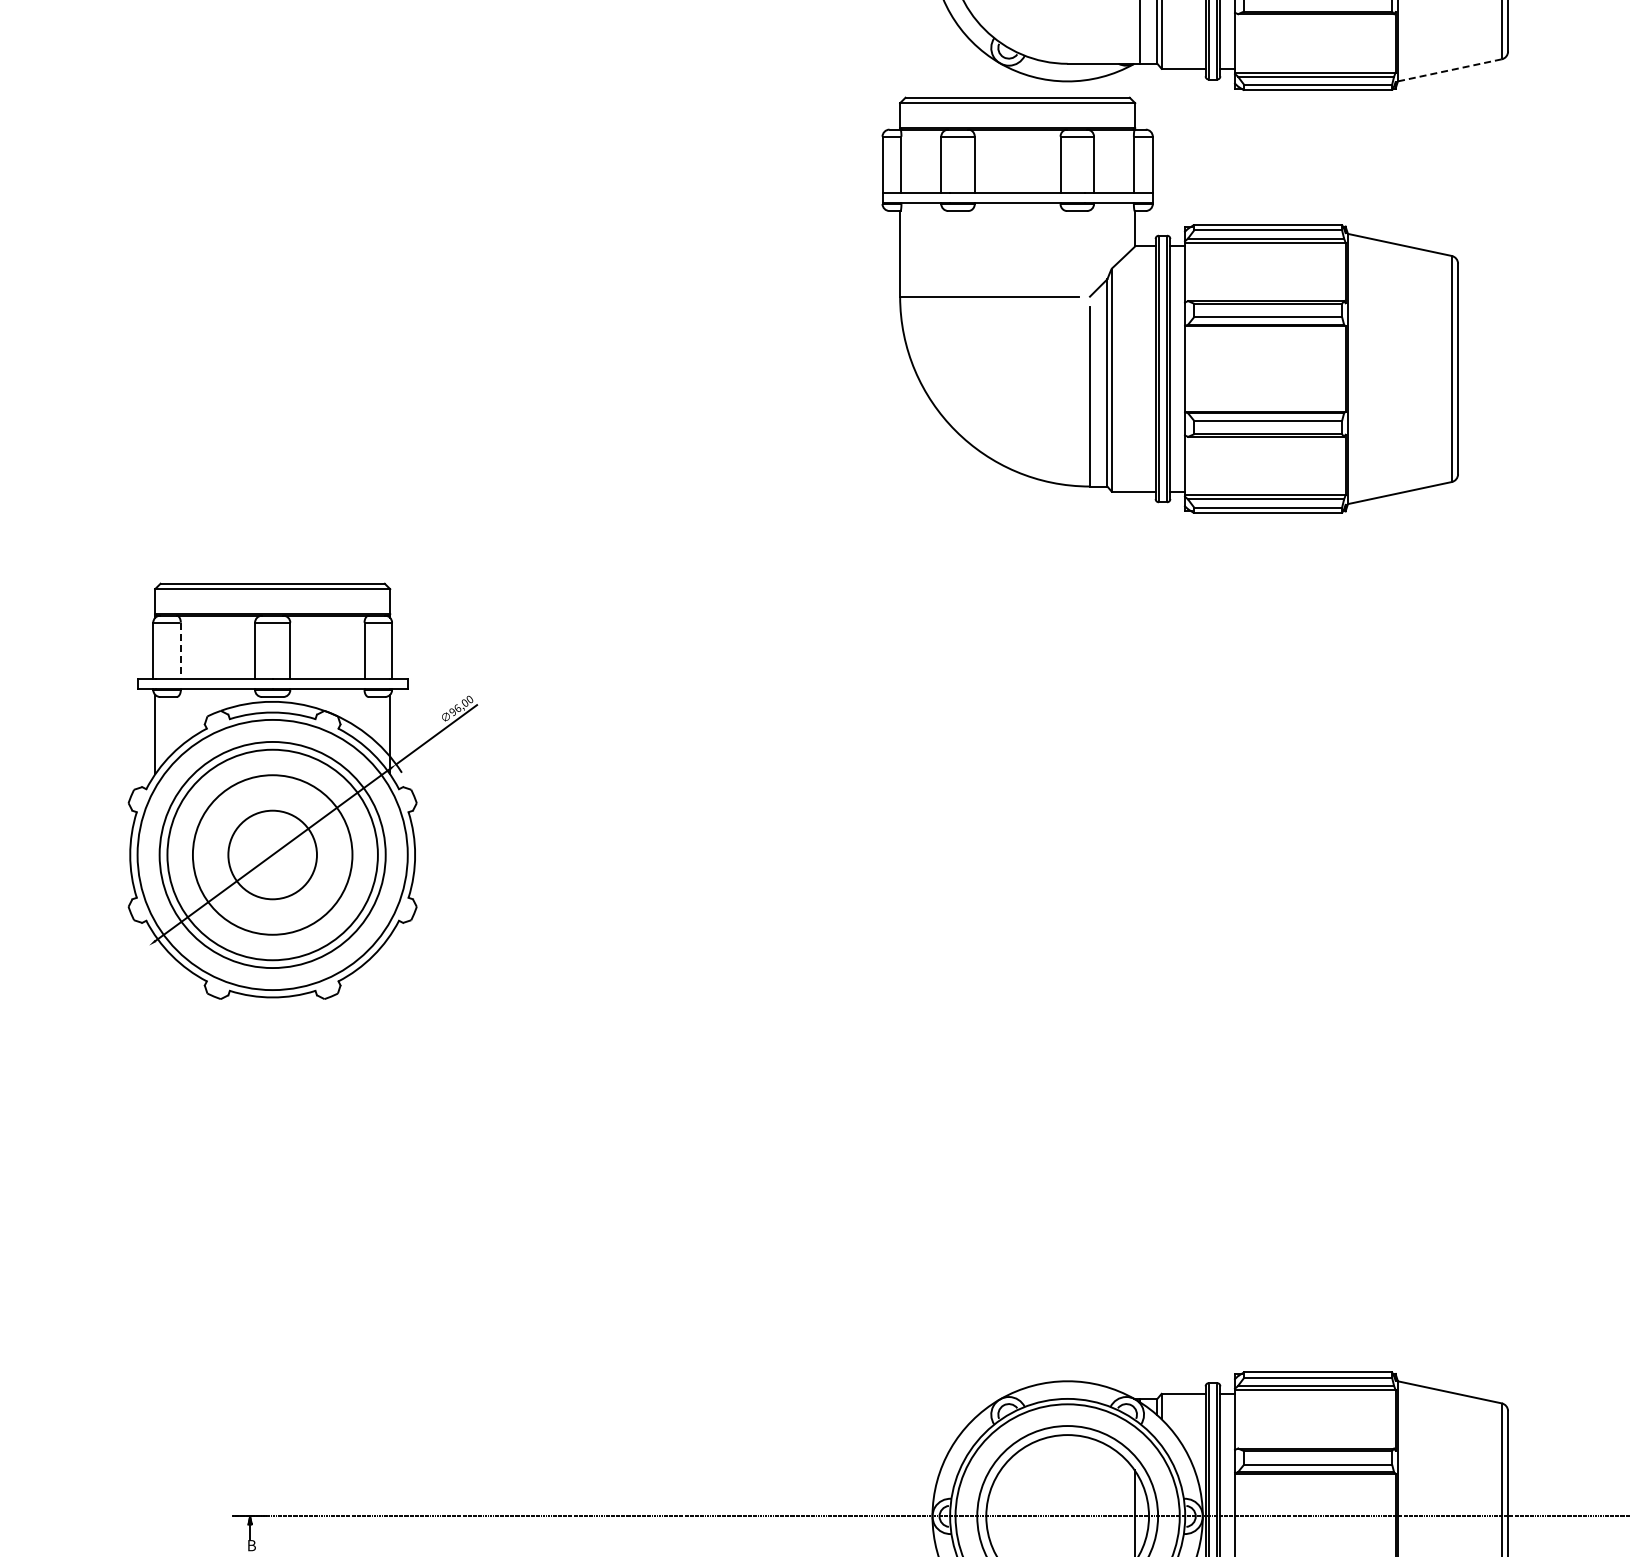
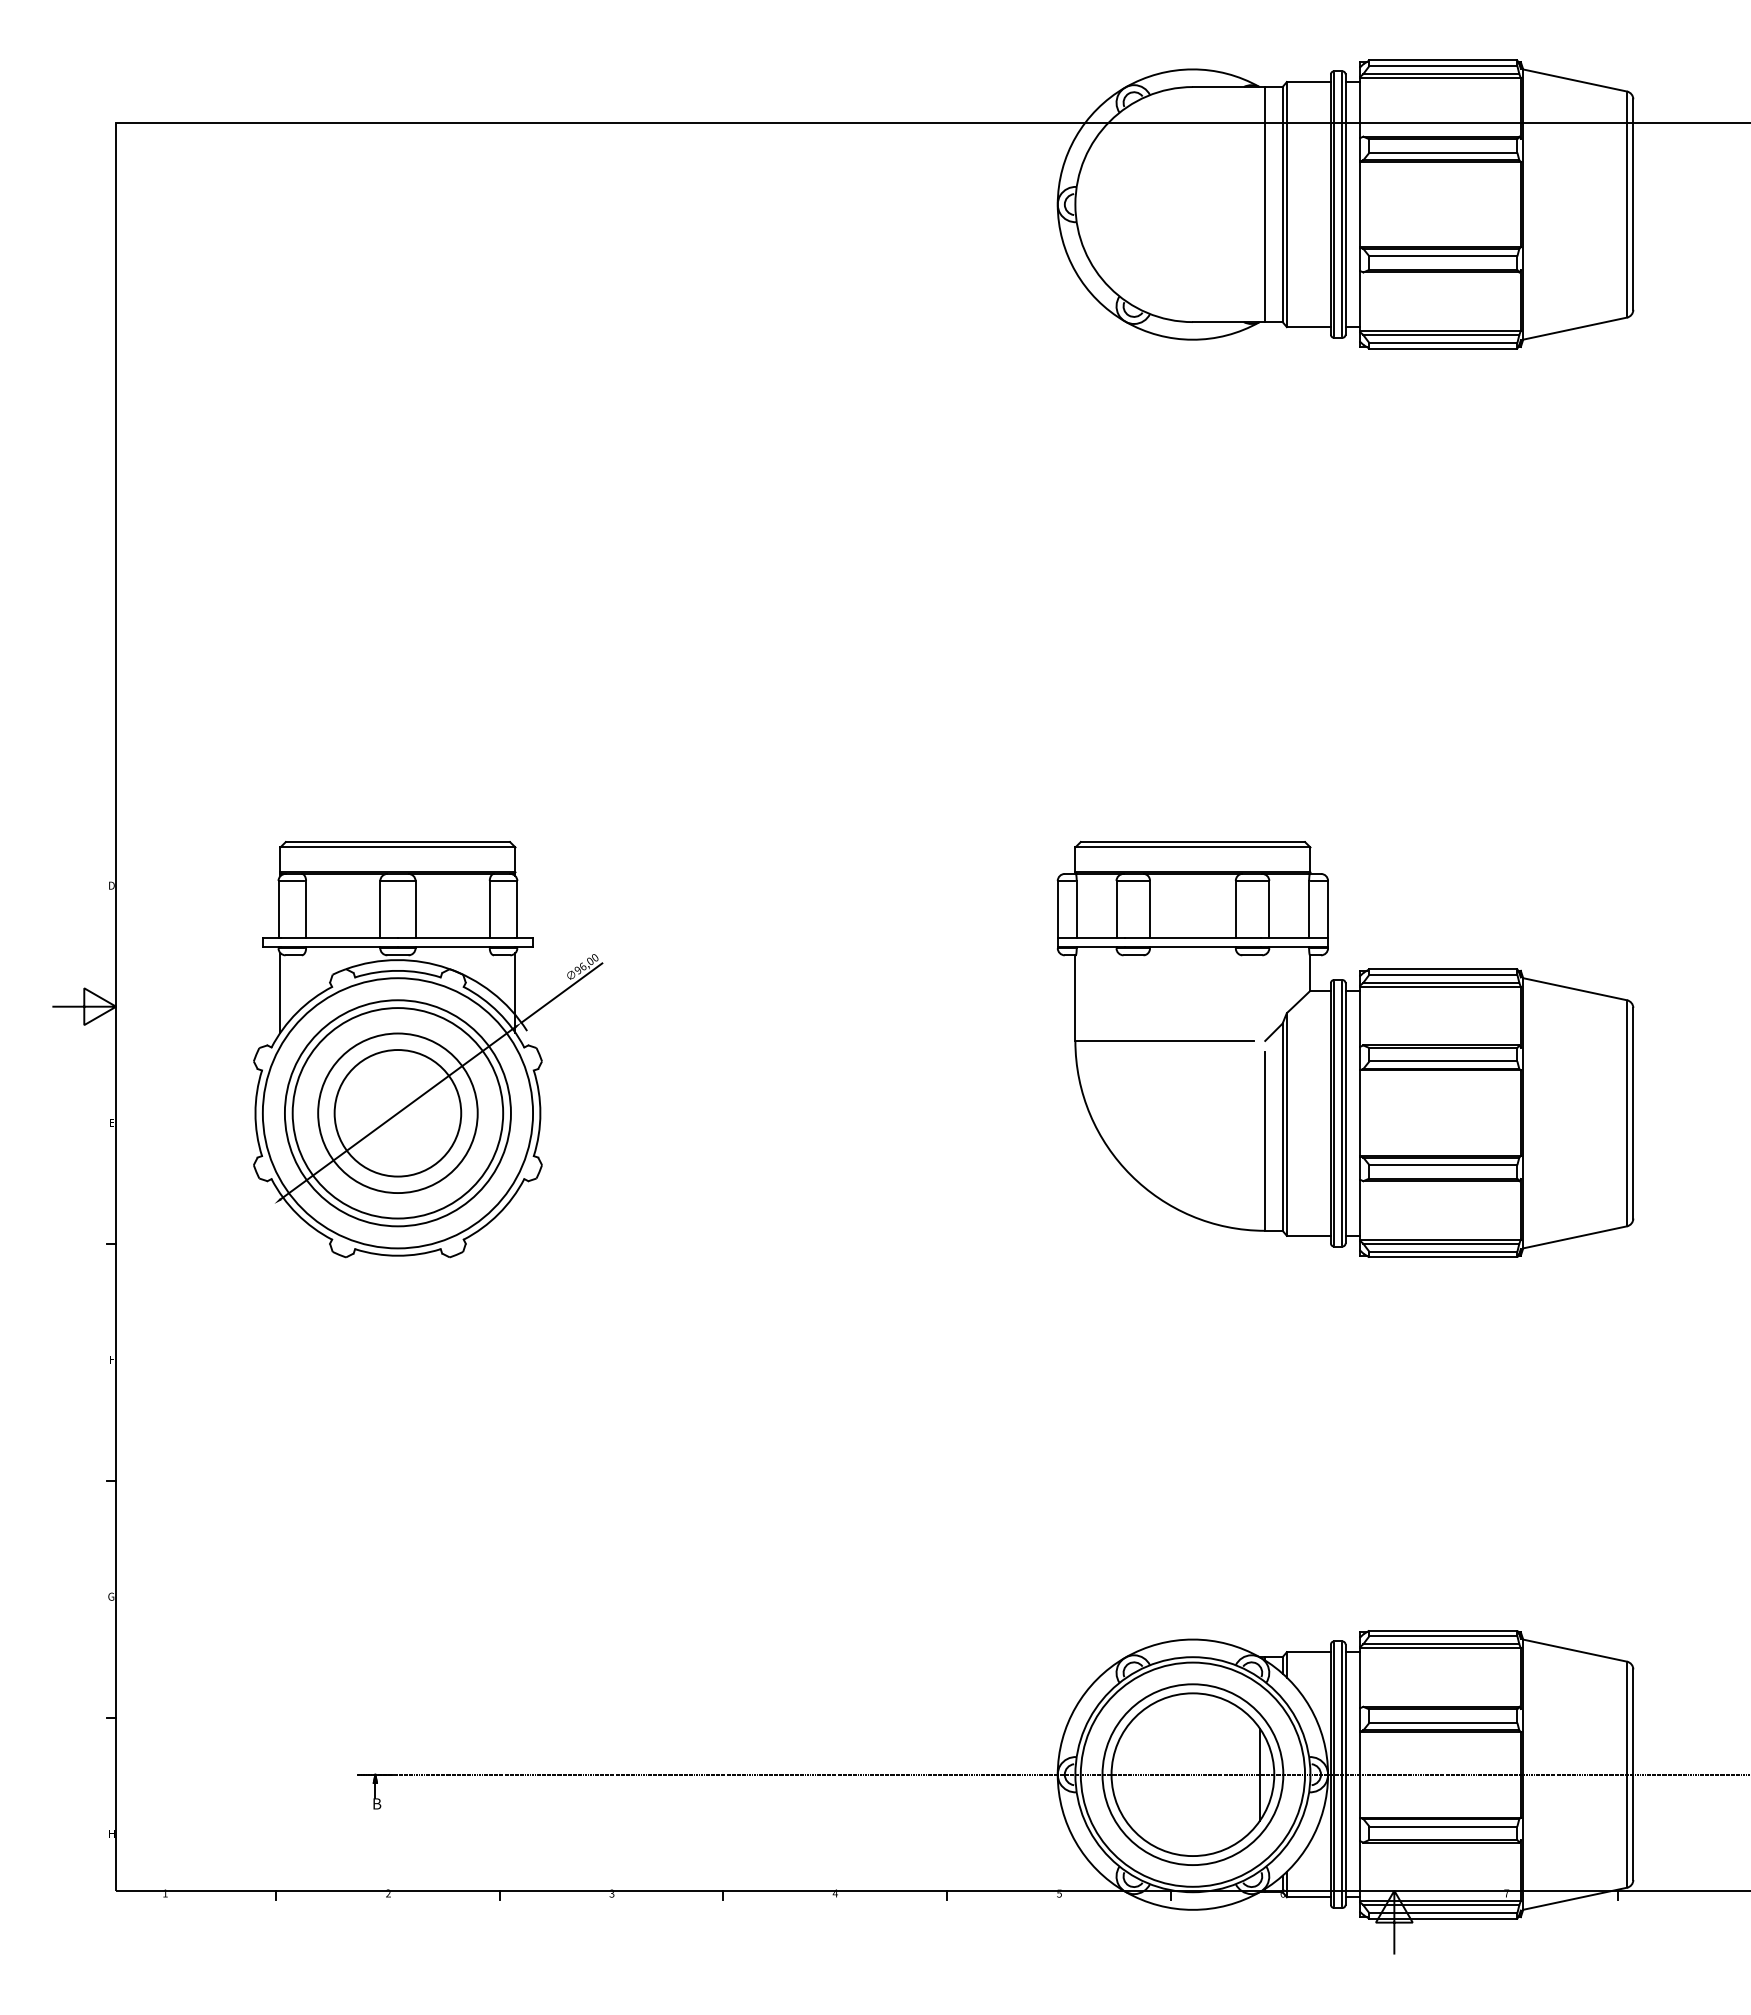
line: (1449, 70) -> (1574, 328), dashed -> solid
part: (1170, 305) -> (1345, 1049), moved
line: (181, 651) -> (306, 909), dashed -> solid
circle: (272, 855) -> (397, 1113), size x1.43

